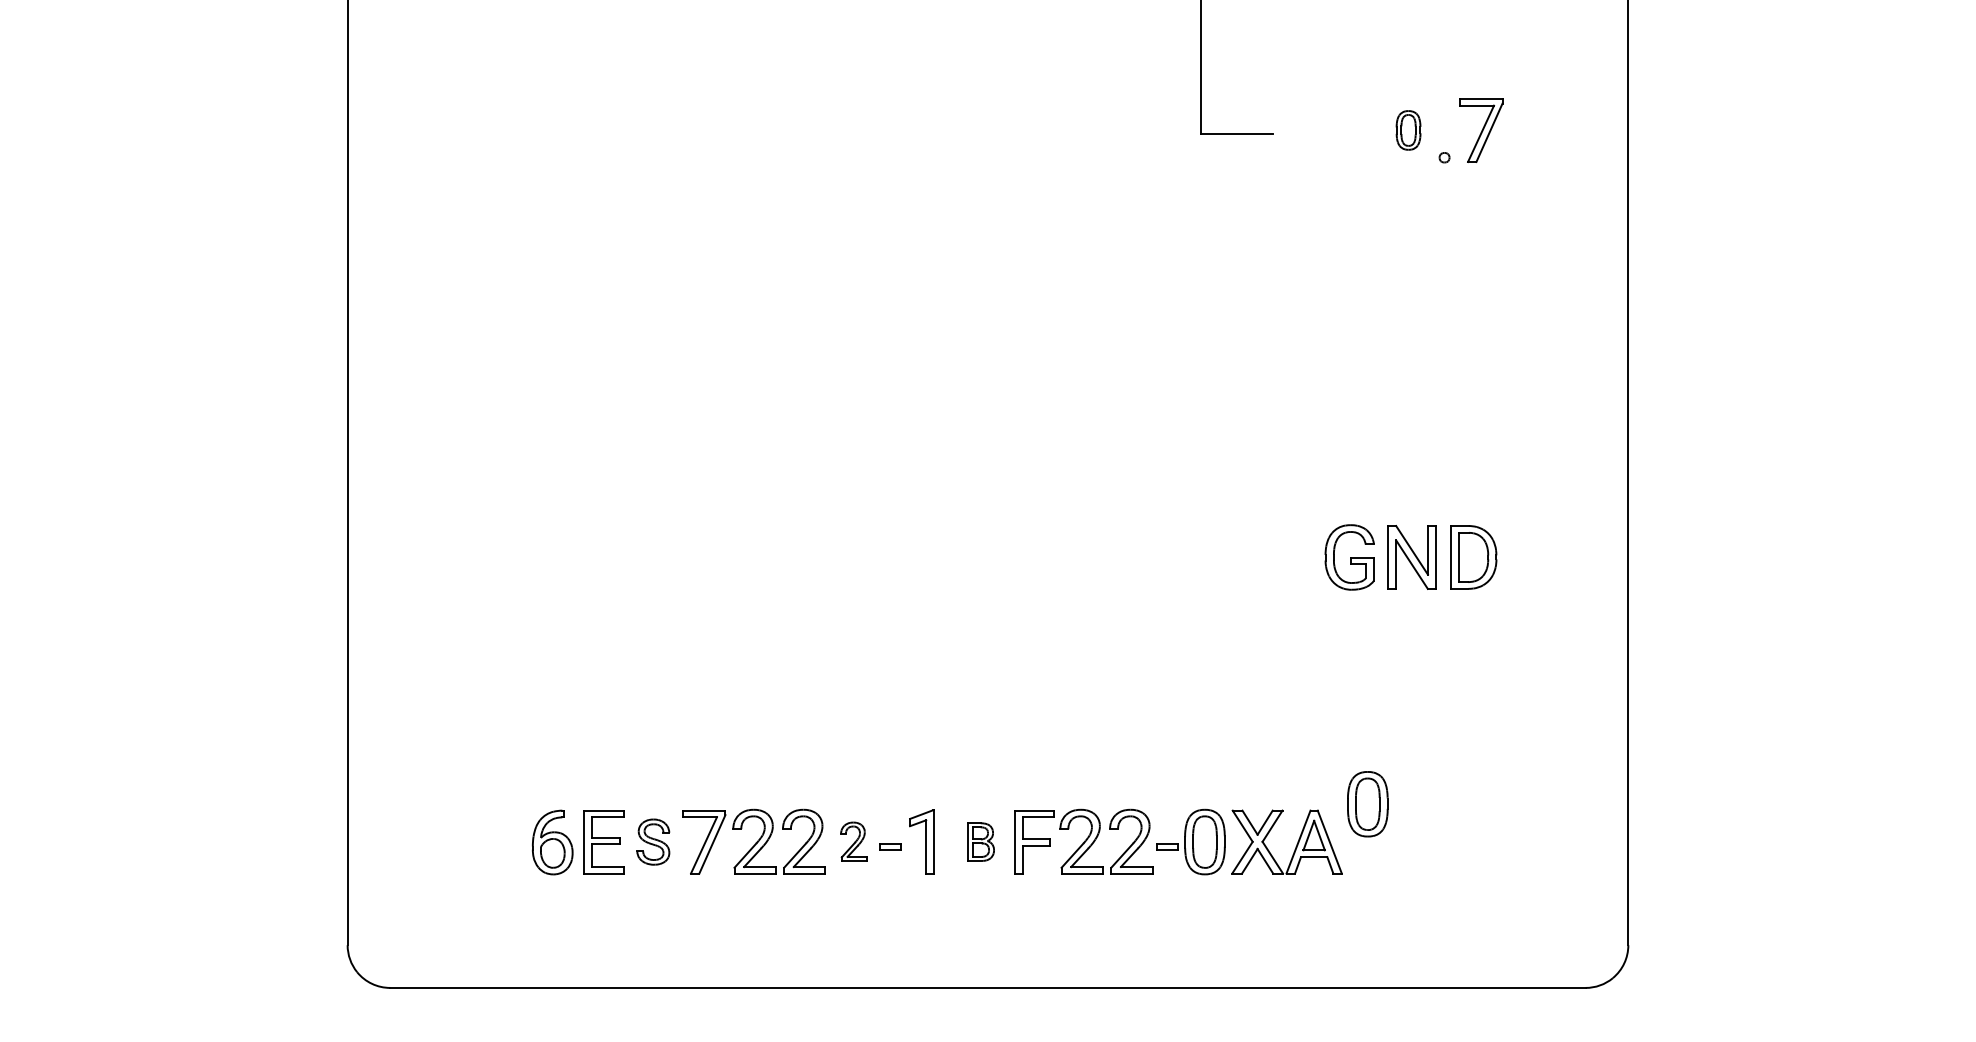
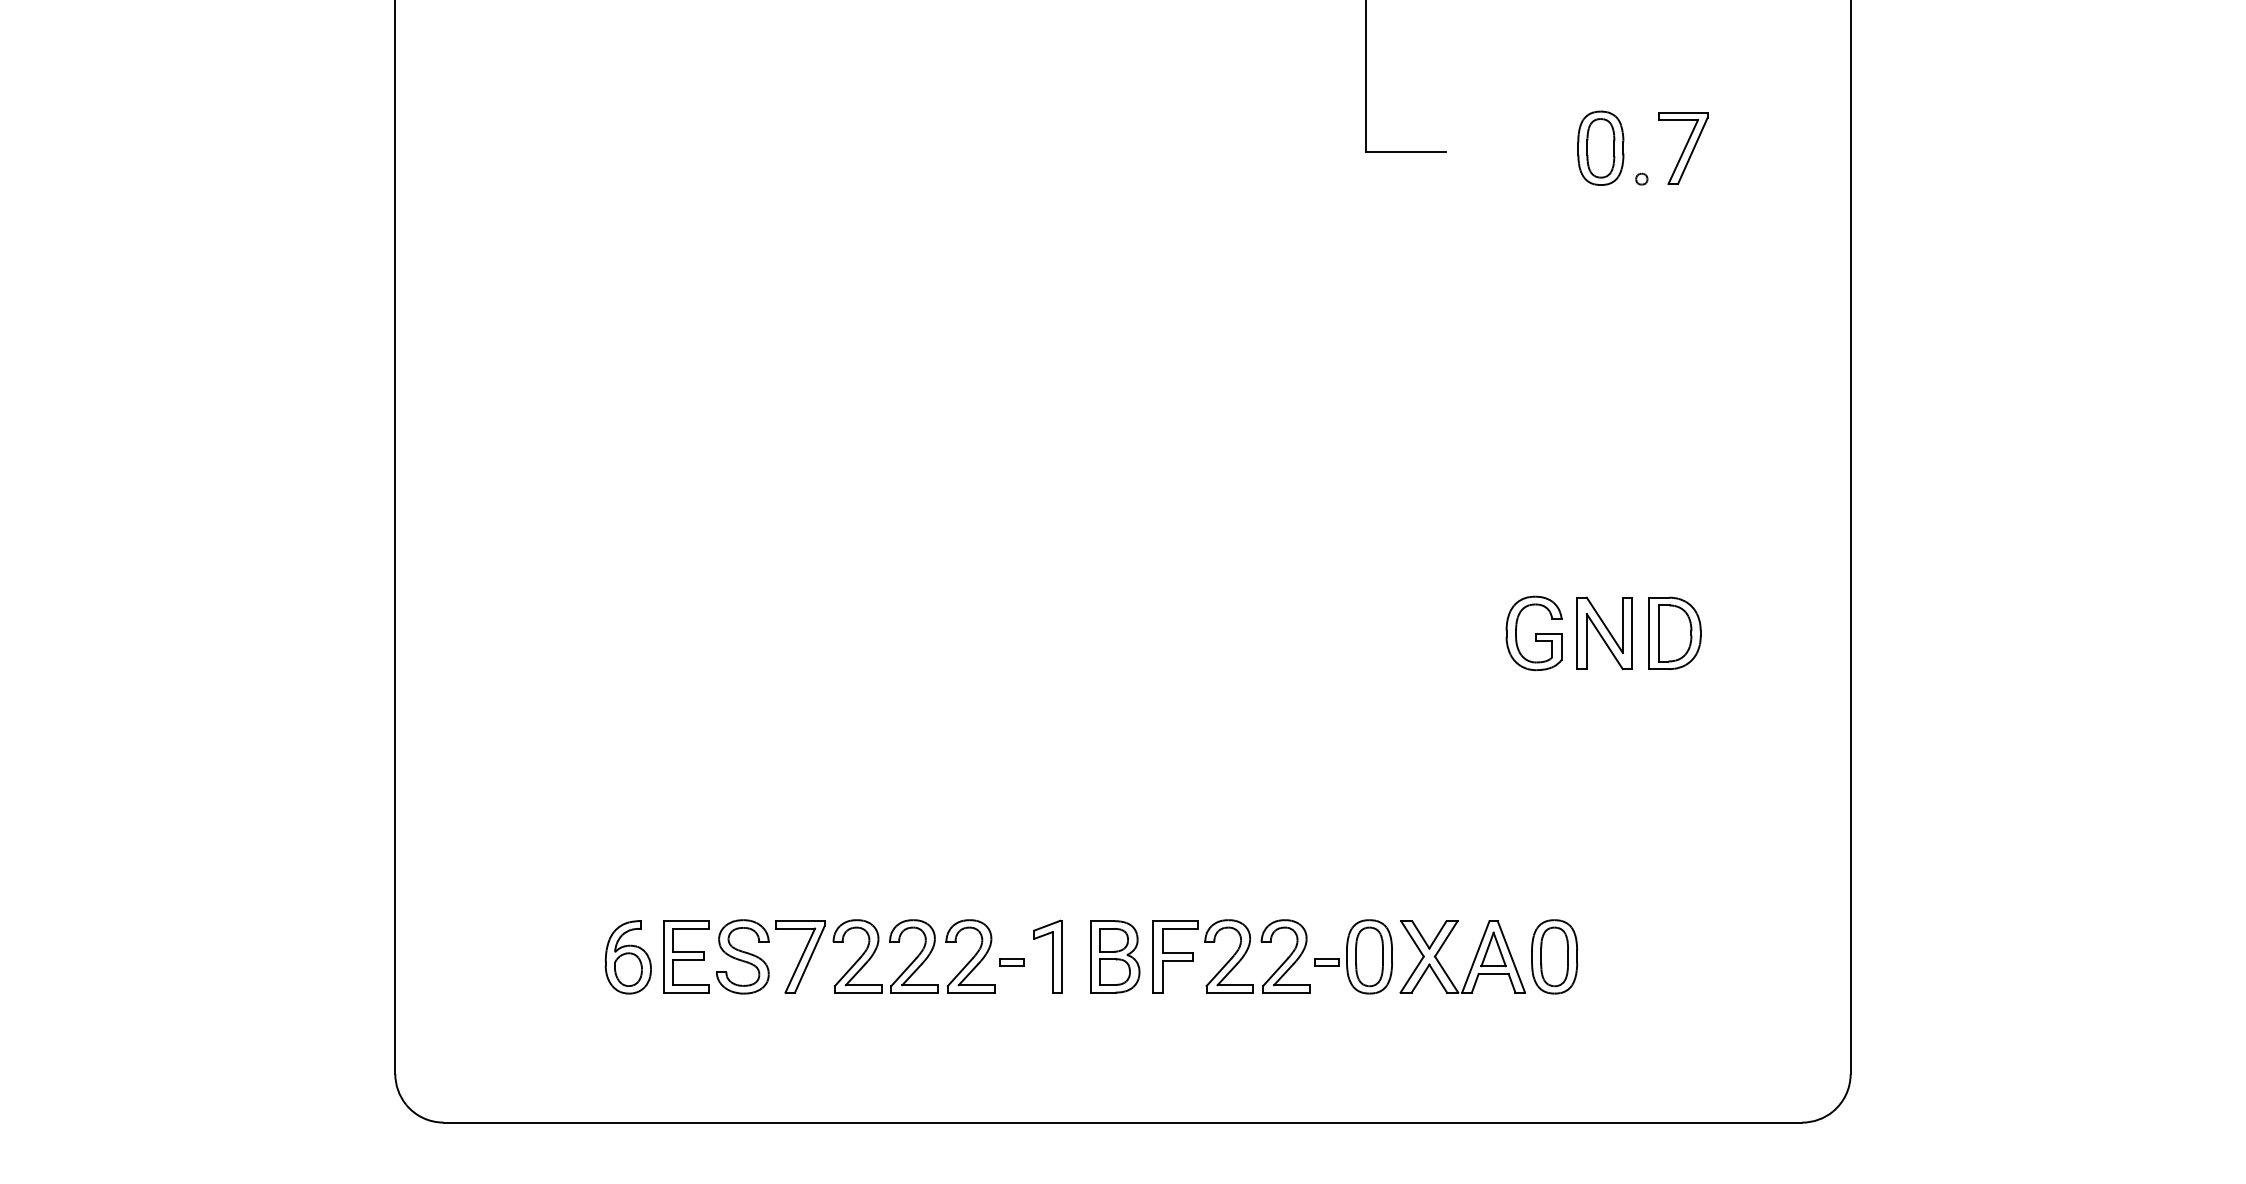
part: (1408, 129) -> (1600, 147), size x1.67
part: (1367, 803) -> (1554, 956), moved
part: (653, 841) -> (742, 956), size x1.43
part: (853, 841) -> (970, 956), size x1.67
part: (981, 841) -> (1115, 956), size x1.67

